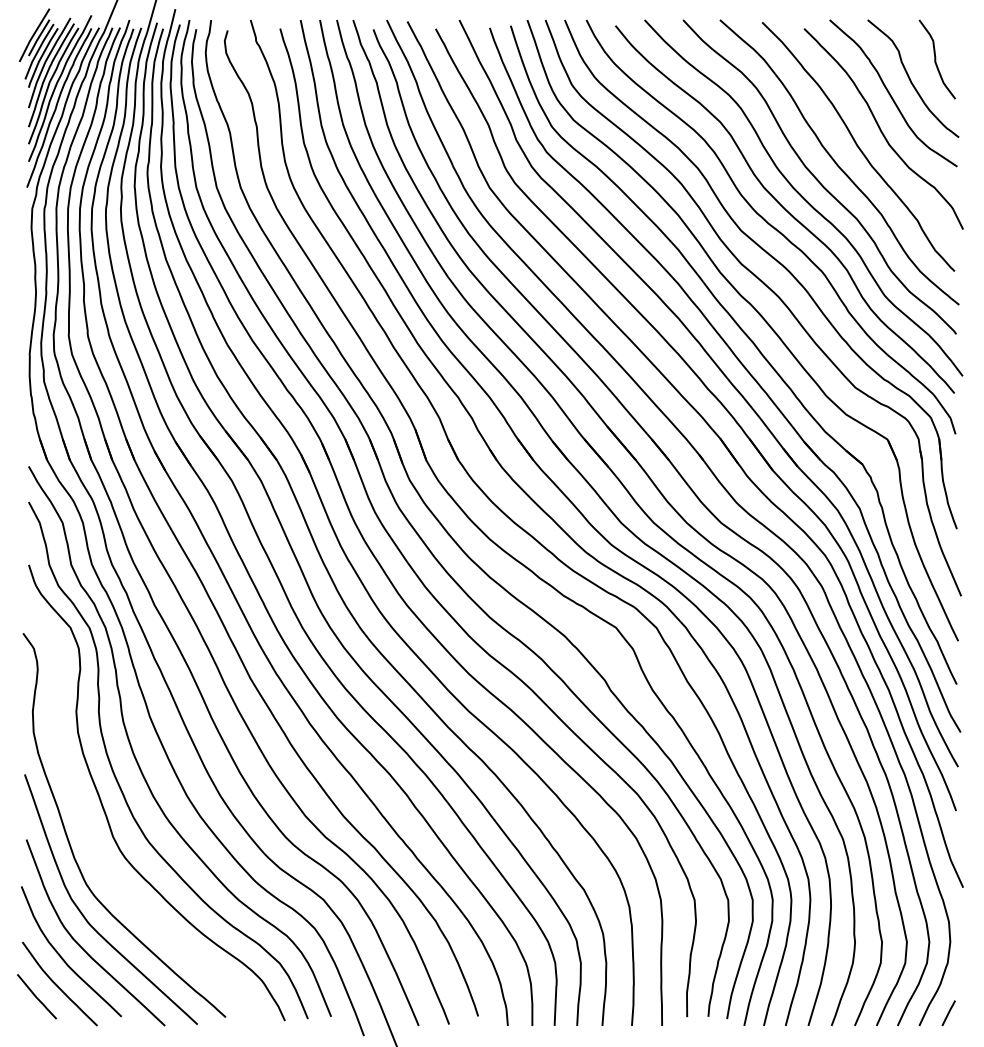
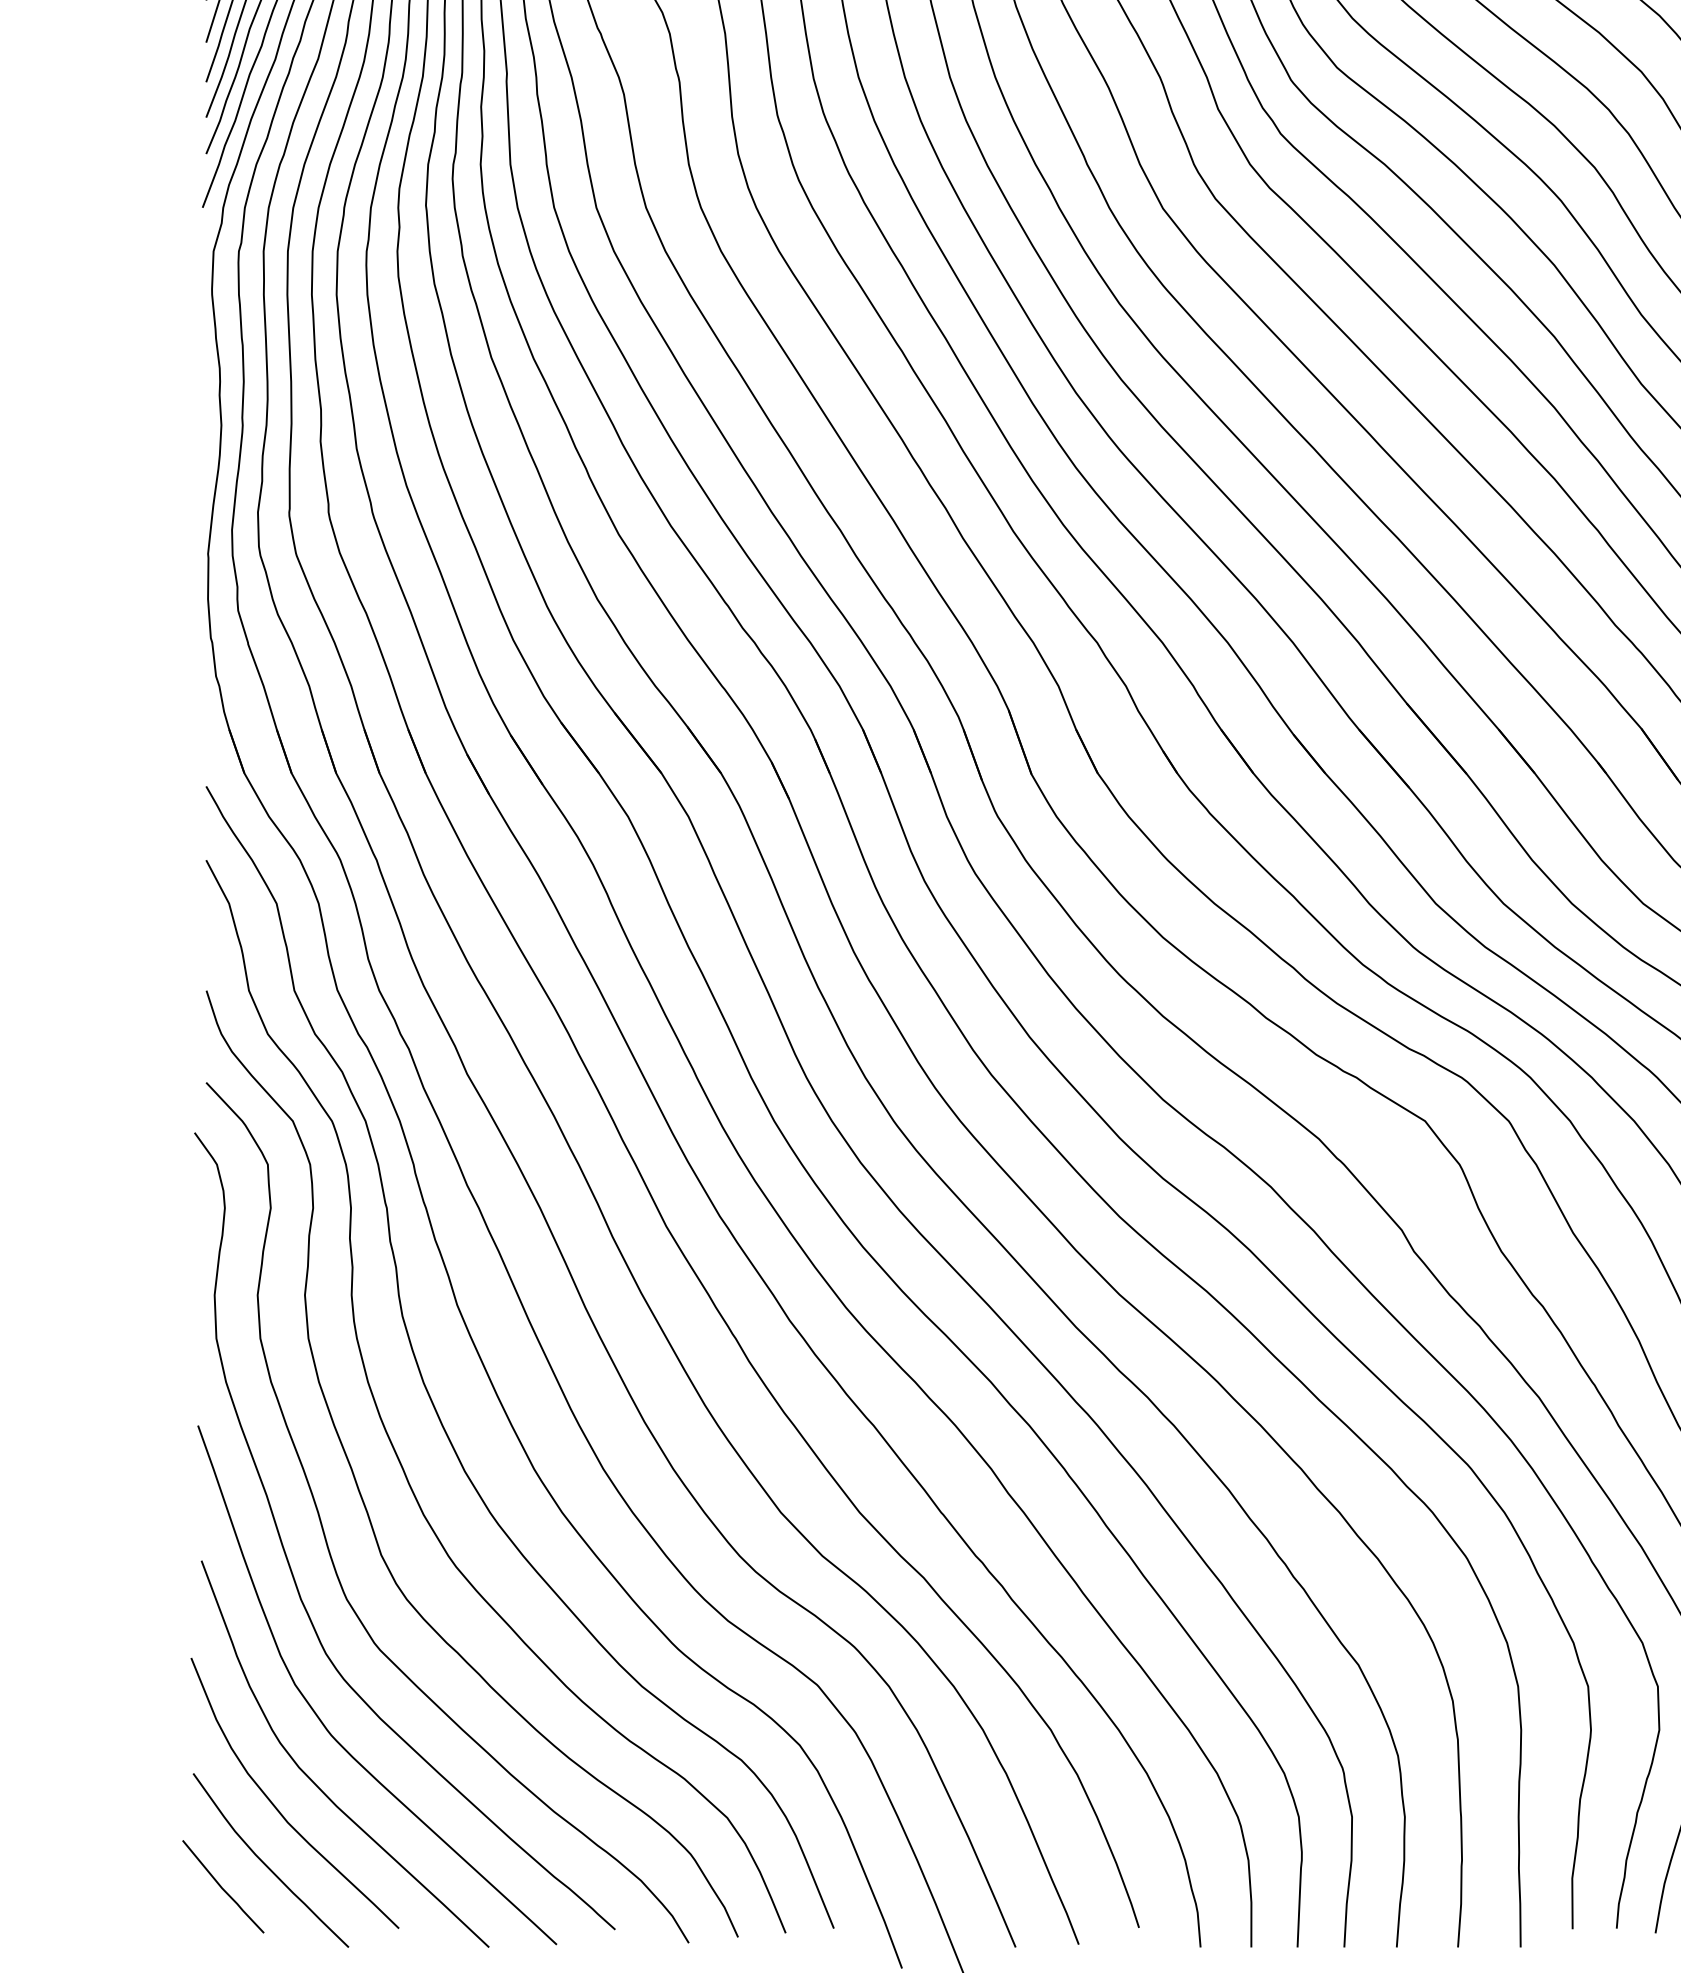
curve: (89, 835) -> (332, 1552), added

